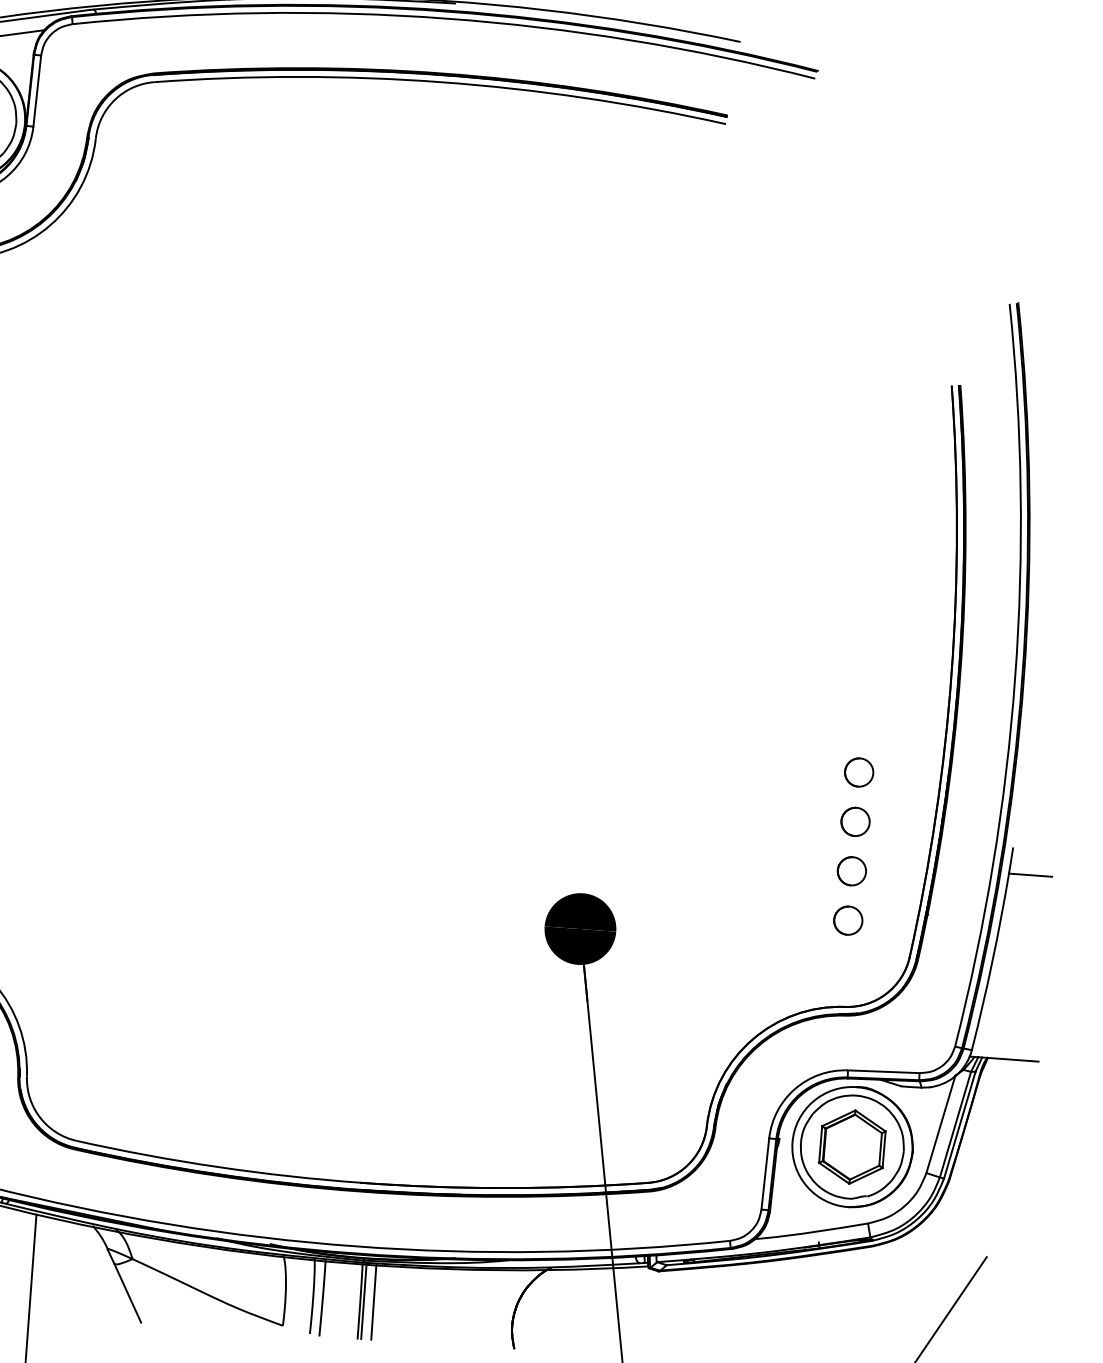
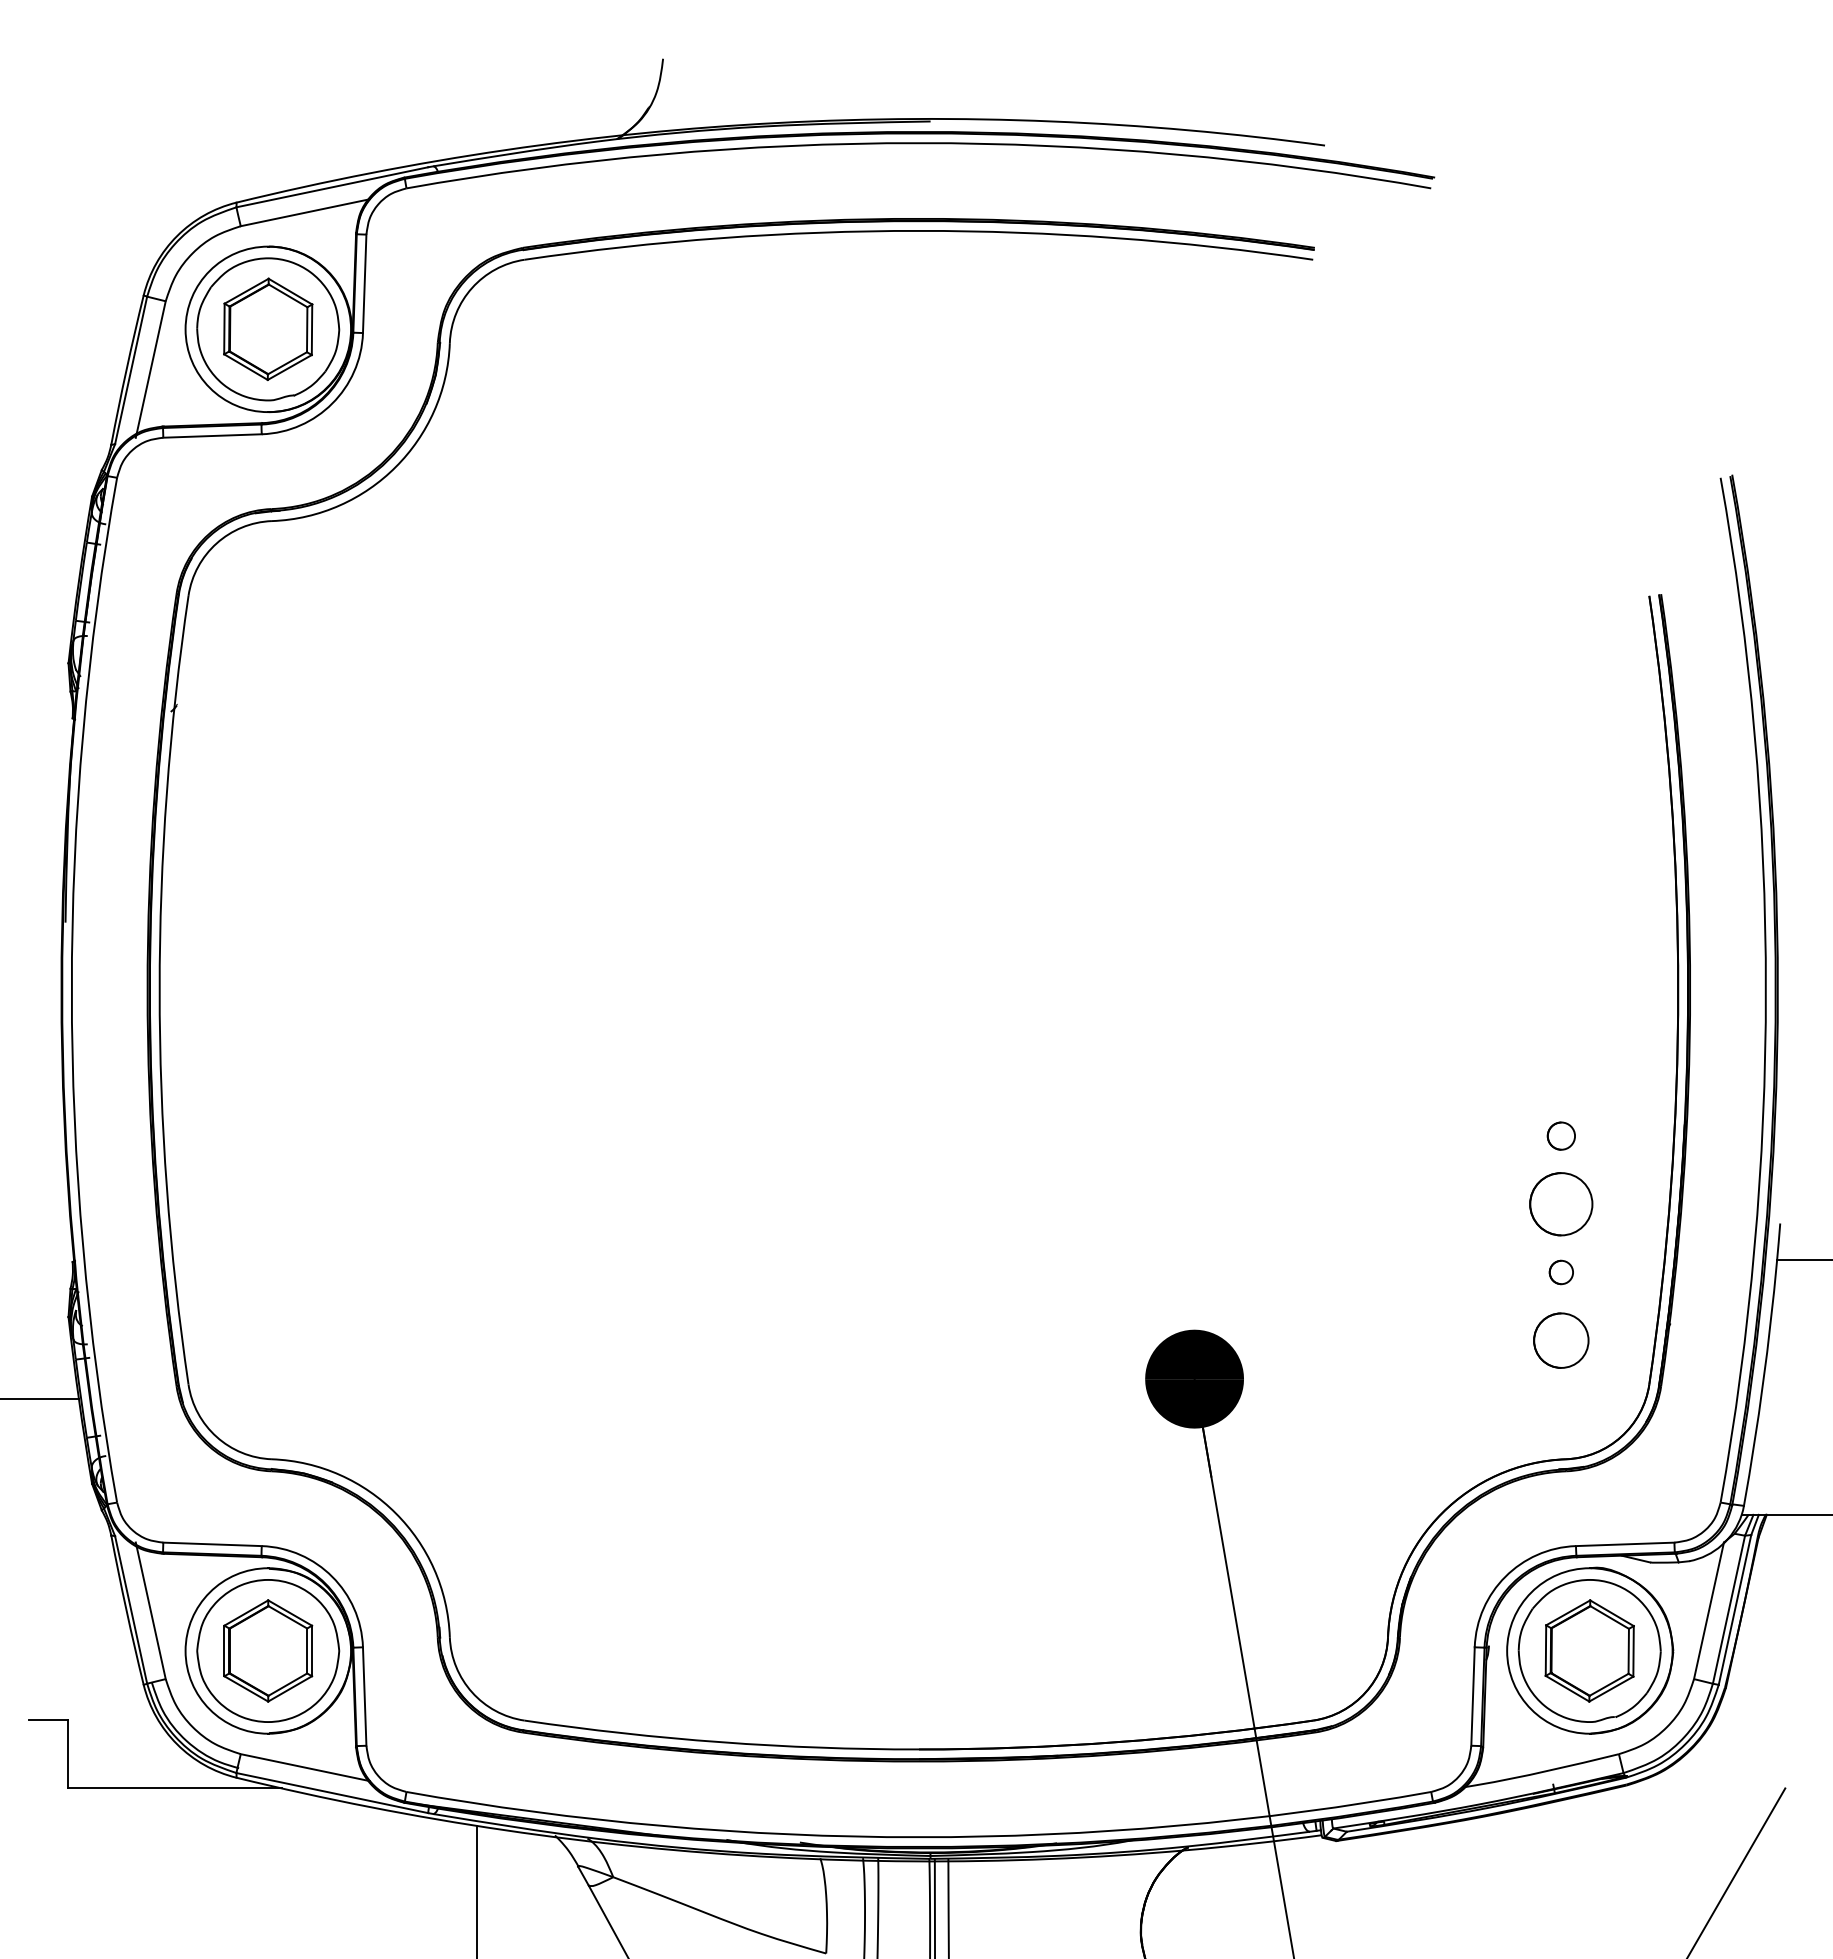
part: (859, 772) -> (1561, 1135), size x0.7
circle: (855, 822) -> (1561, 1204), size x1.6
circle: (852, 871) -> (1561, 1272), size x0.6
circle: (848, 920) -> (1561, 1340), size x1.4

